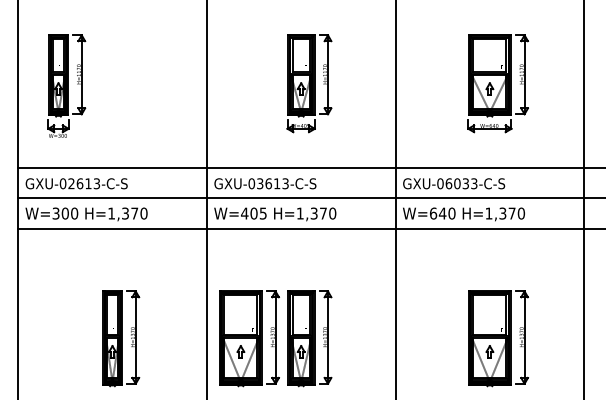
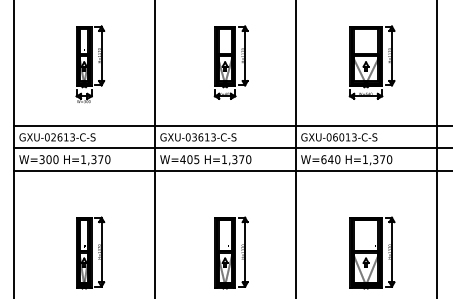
part: (66, 85) -> (90, 64), moved
text: (465, 183) -> (347, 137), GXU-06033-C-S -> GXU-06013-C-S
part: (249, 338) -> (186, 252), removed

